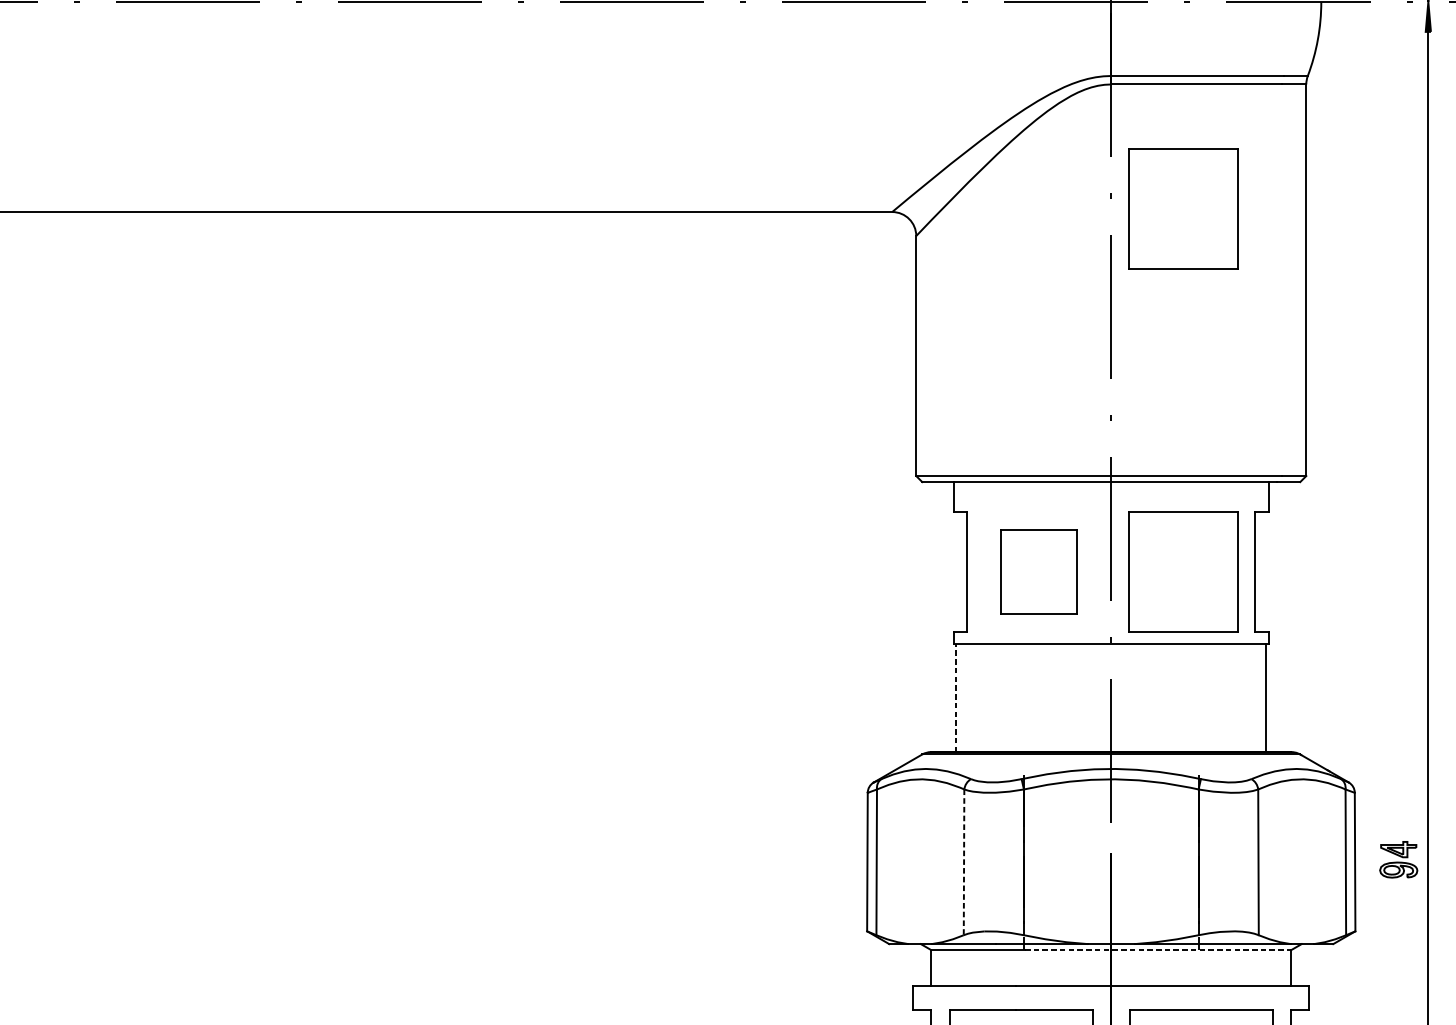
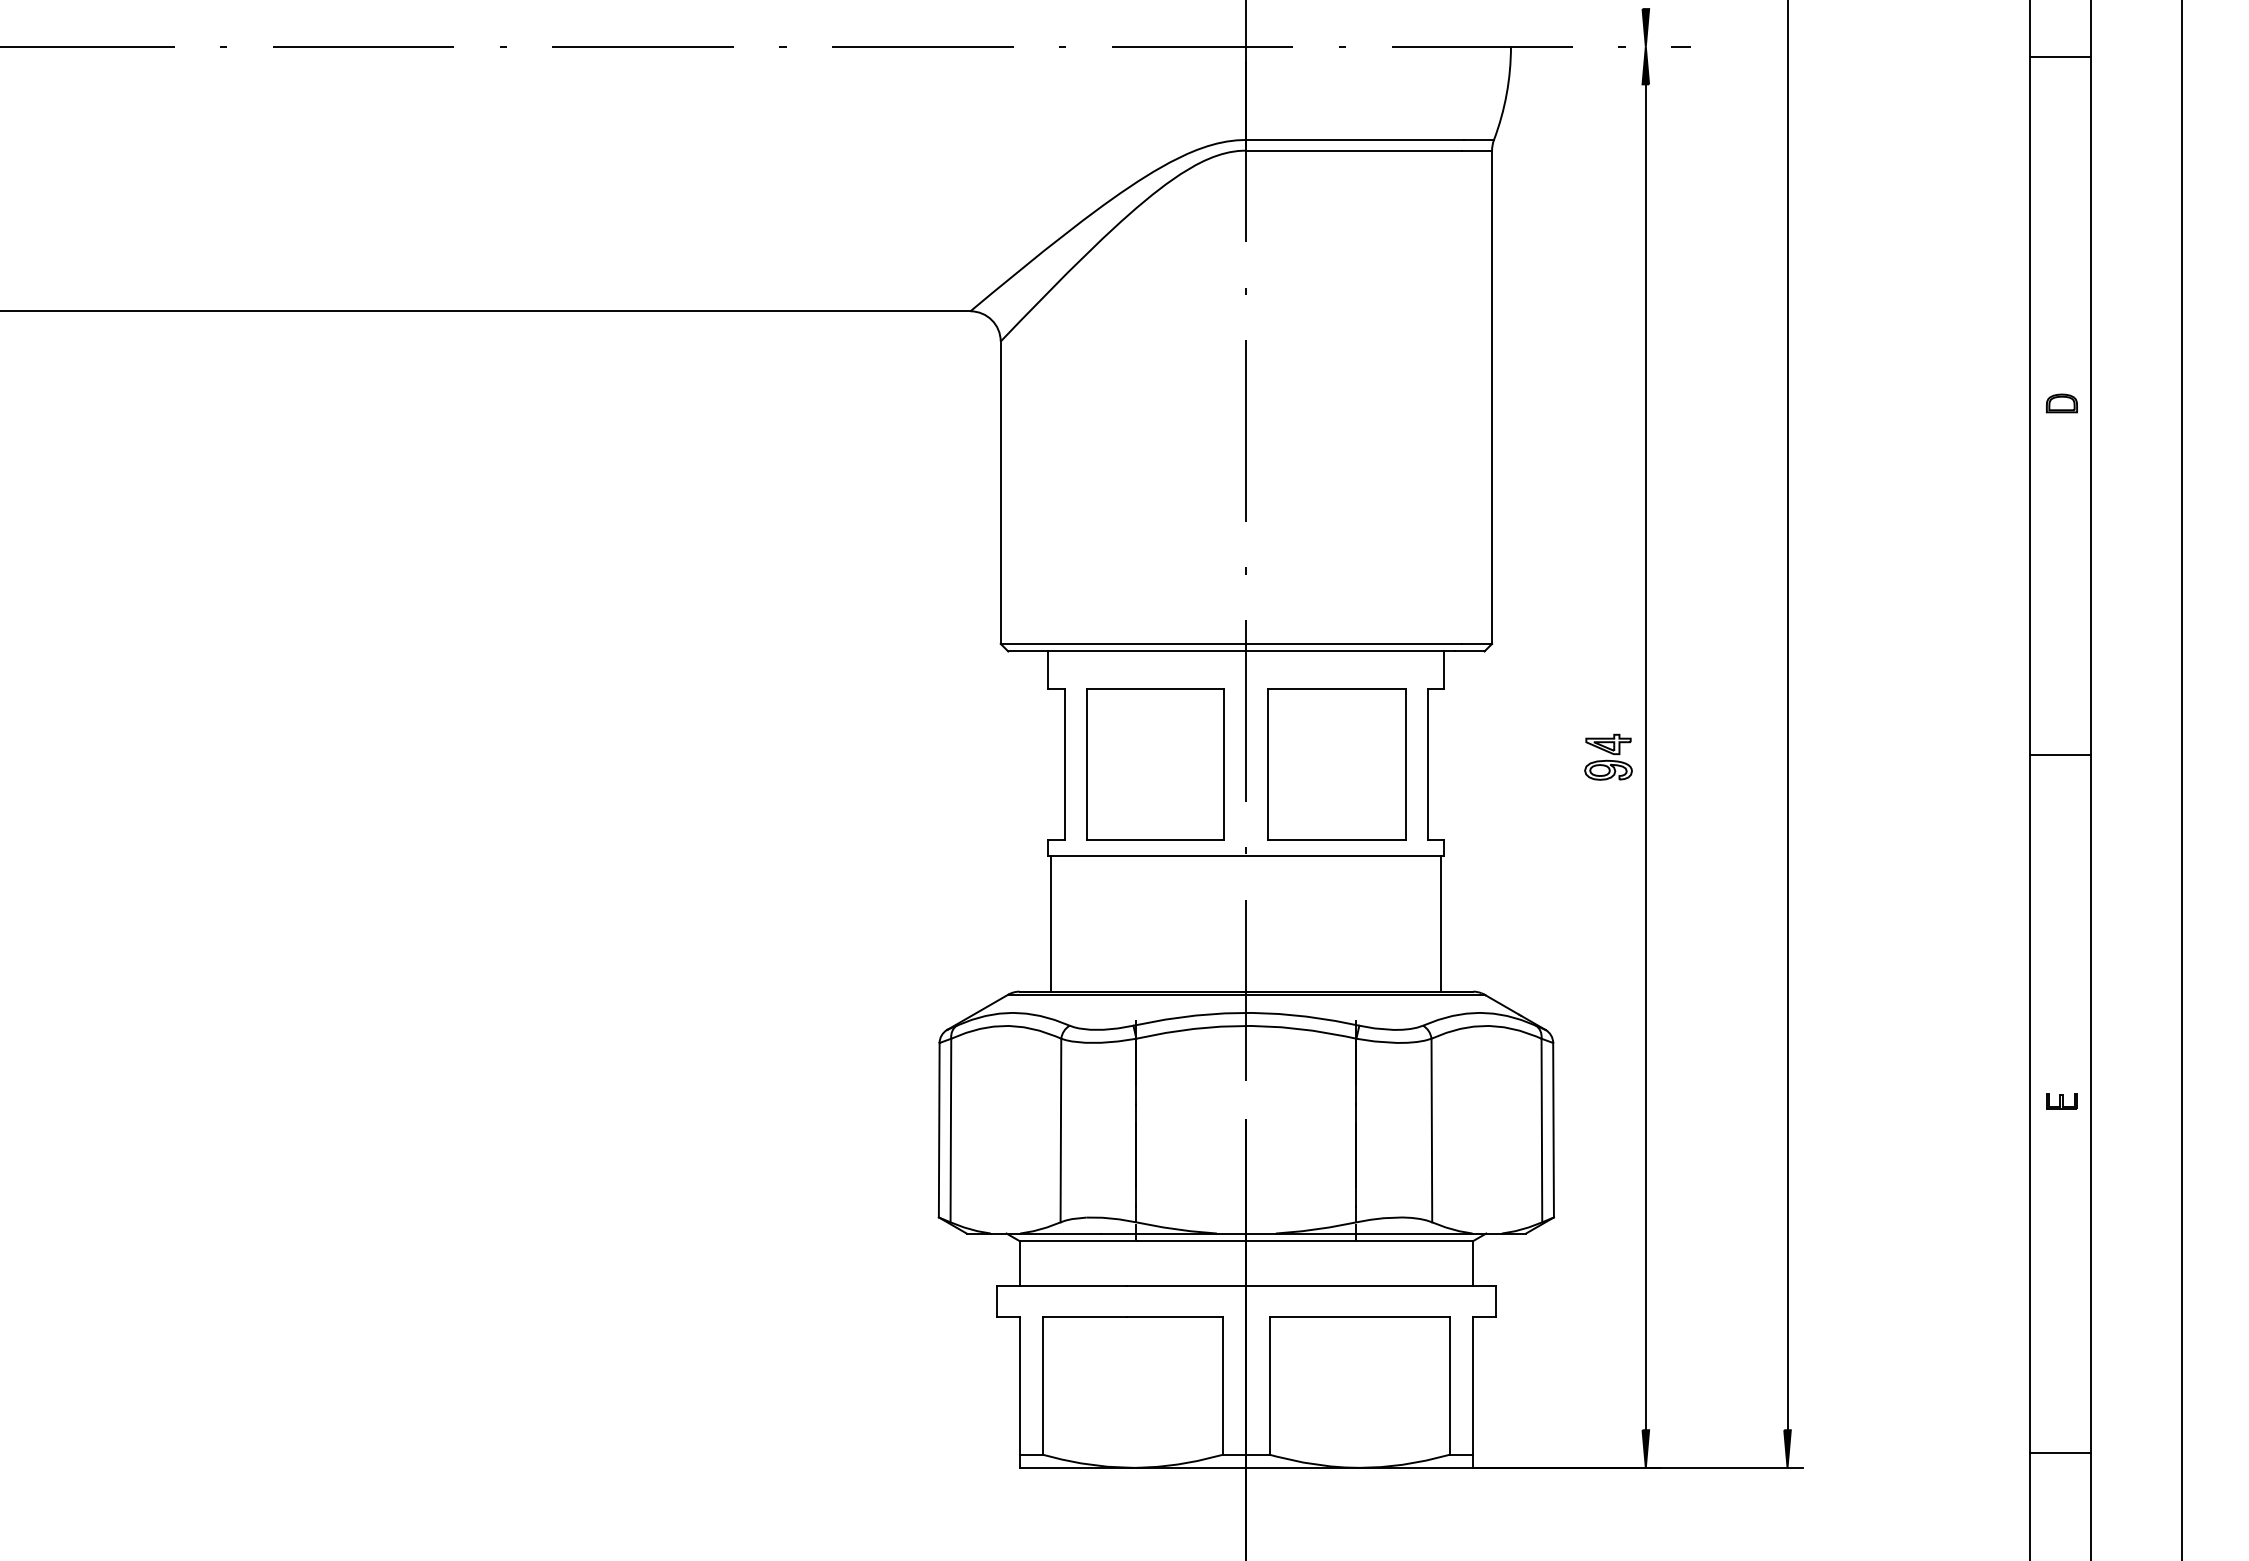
part: (1182, 209) -> (1336, 307), removed
part: (1039, 571) -> (1155, 764), size x1.43
line: (956, 697) -> (1051, 923), dashed -> solid
part: (1398, 859) -> (1608, 756), moved
line: (963, 862) -> (1060, 1130), dashed -> solid
line: (1158, 950) -> (1305, 1241), dashed -> solid

